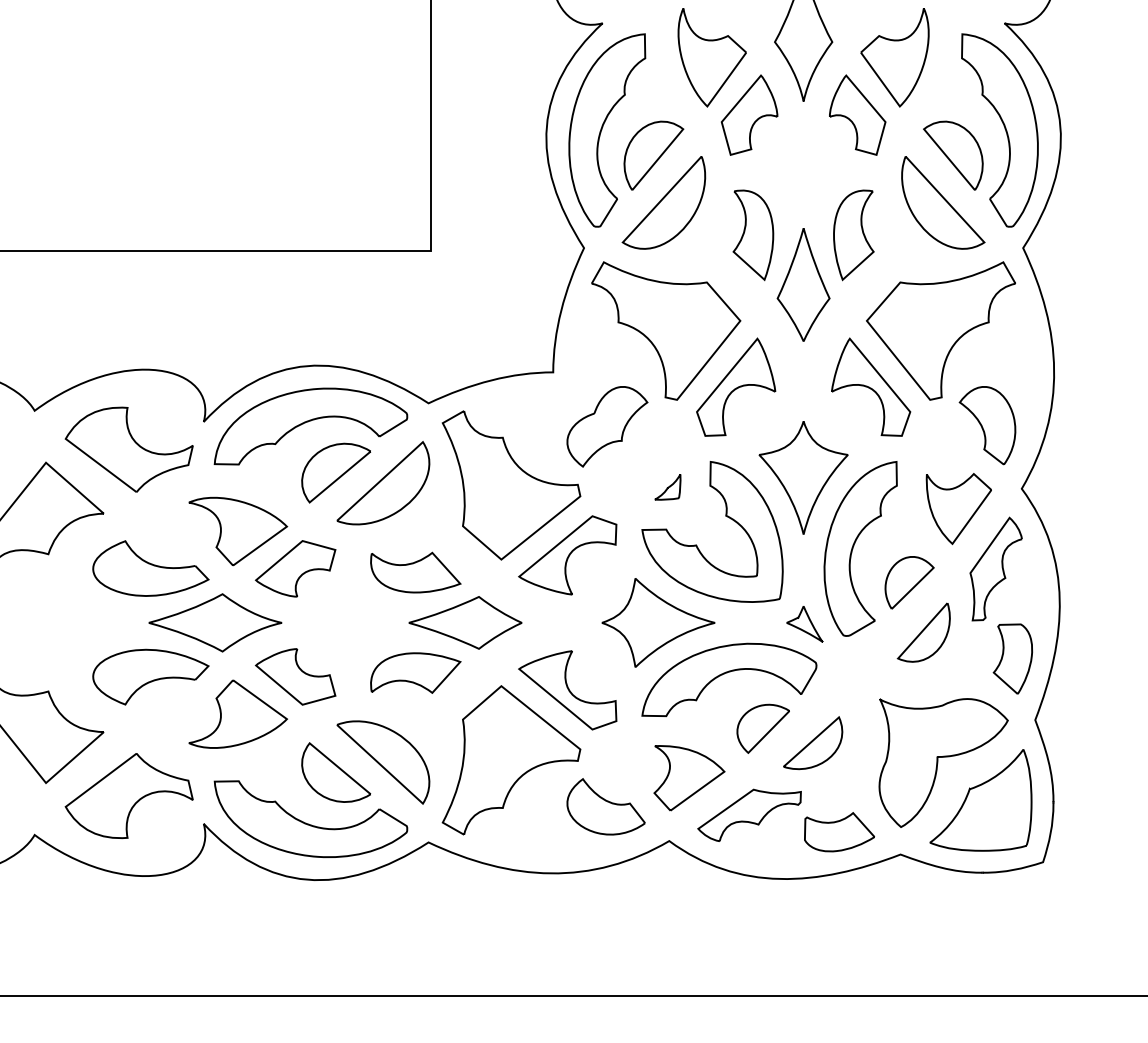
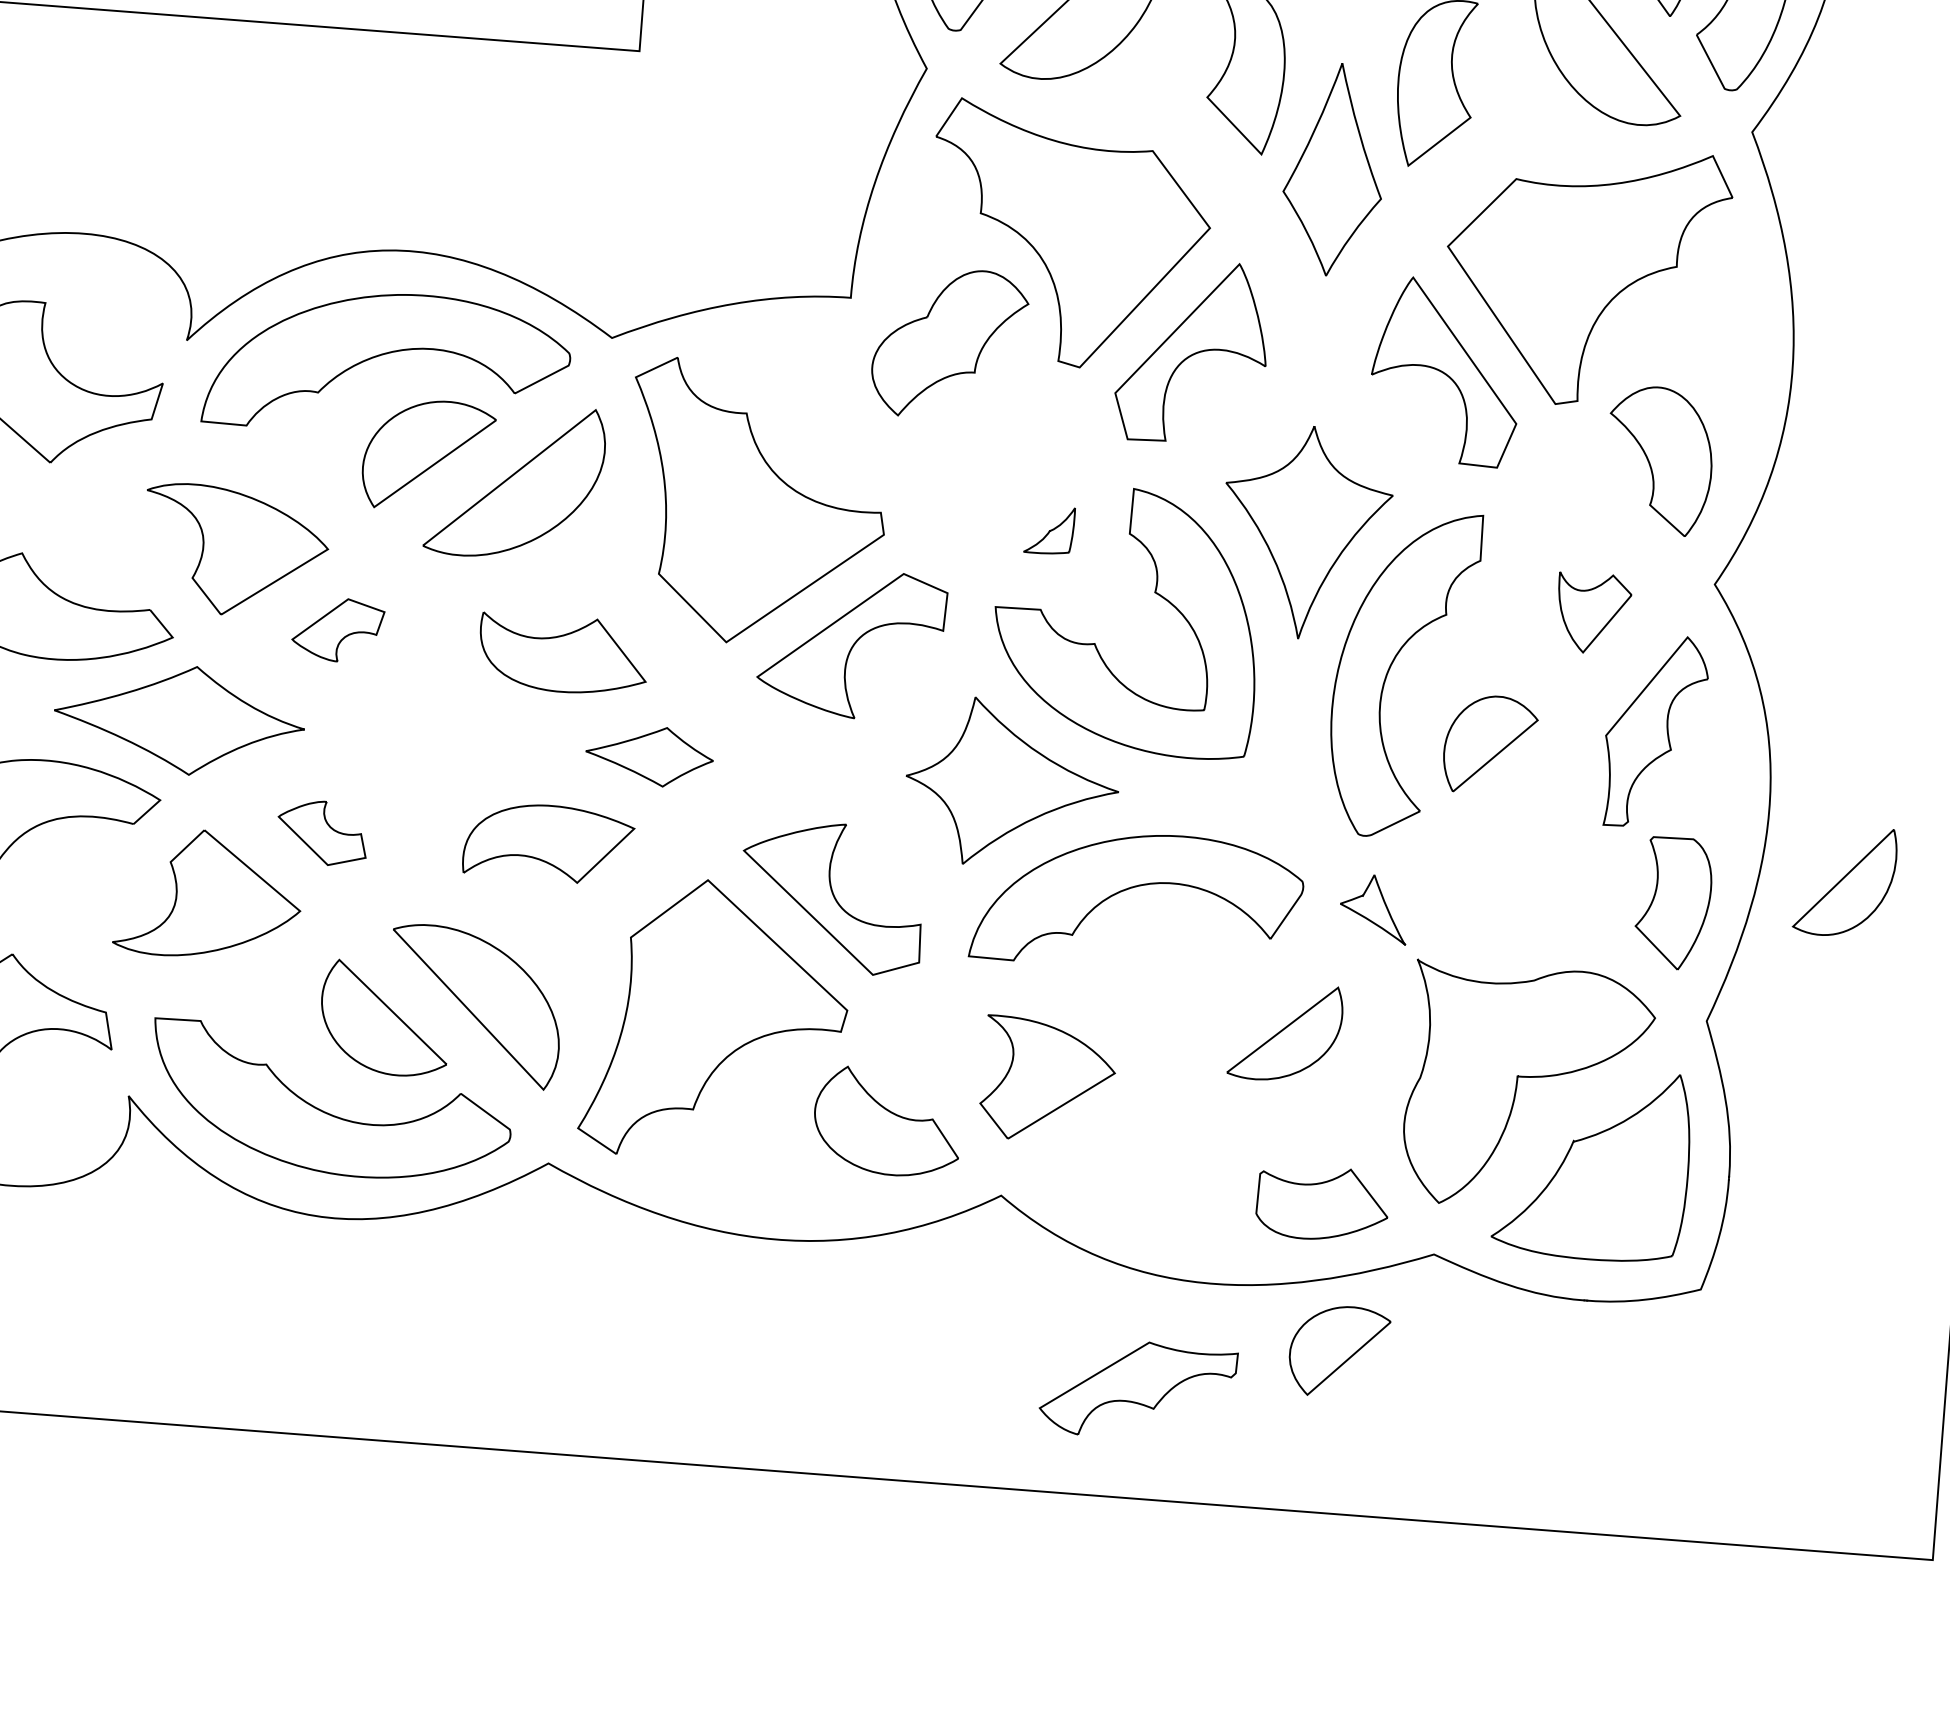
part: (607, 426) -> (949, 343), moved
part: (958, 509) -> (1592, 614), size x0.6
part: (295, 568) -> (337, 629), size x0.6
part: (465, 622) -> (649, 755), size x0.6
part: (804, 624) -> (1373, 909), moved
part: (923, 632) -> (1844, 881), moved
part: (295, 676) -> (322, 832), size x0.6
part: (762, 728) -> (1337, 1350), moved
part: (749, 814) -> (1138, 1388), moved

